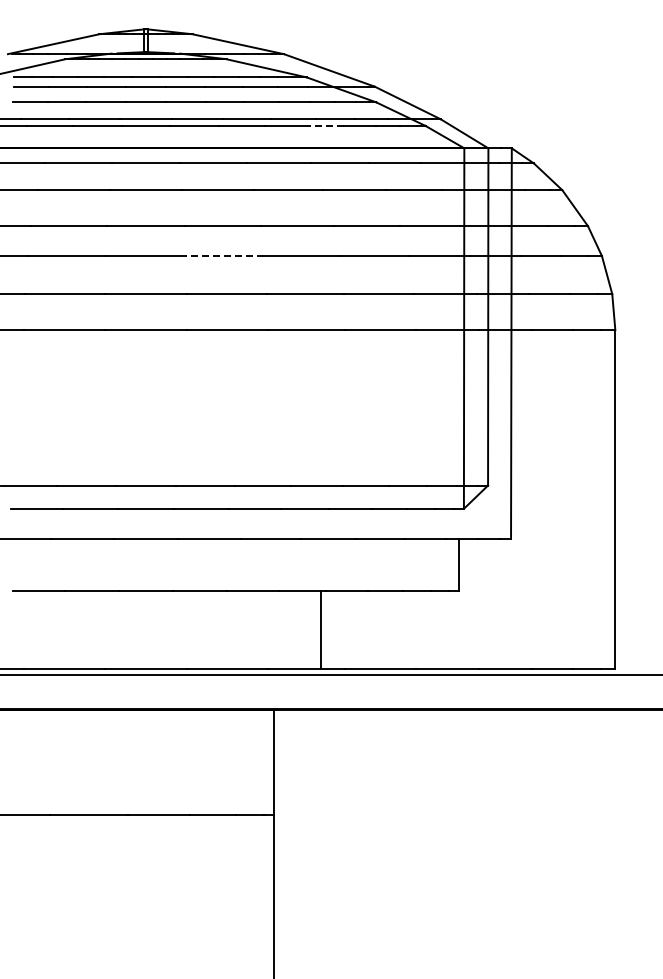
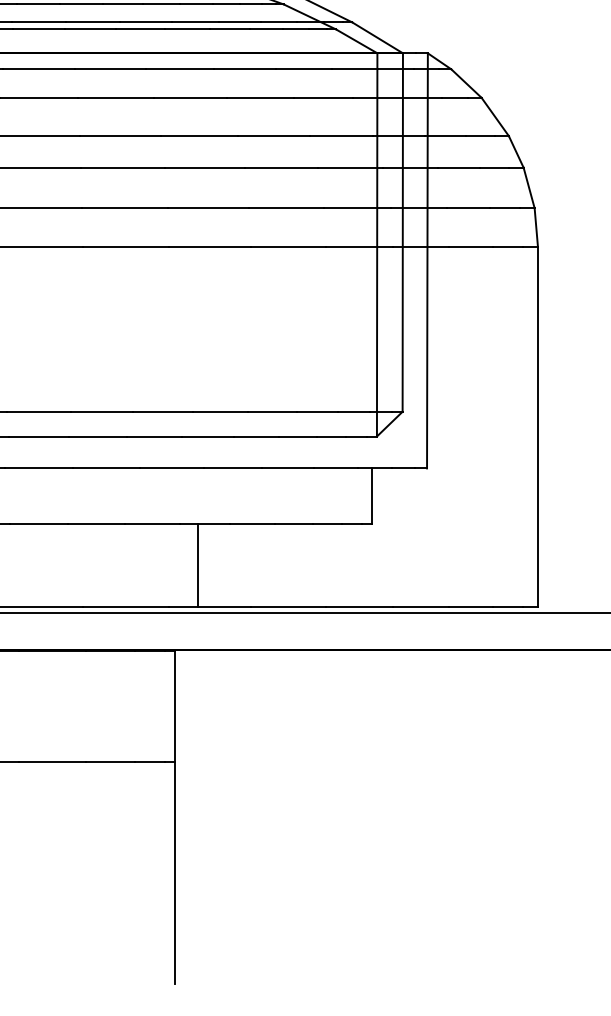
line: (325, 125) -> (229, 29), dashed -> solid
line: (224, 256) -> (122, 168), dashed -> solid
line: (321, 629) -> (197, 564), moved

